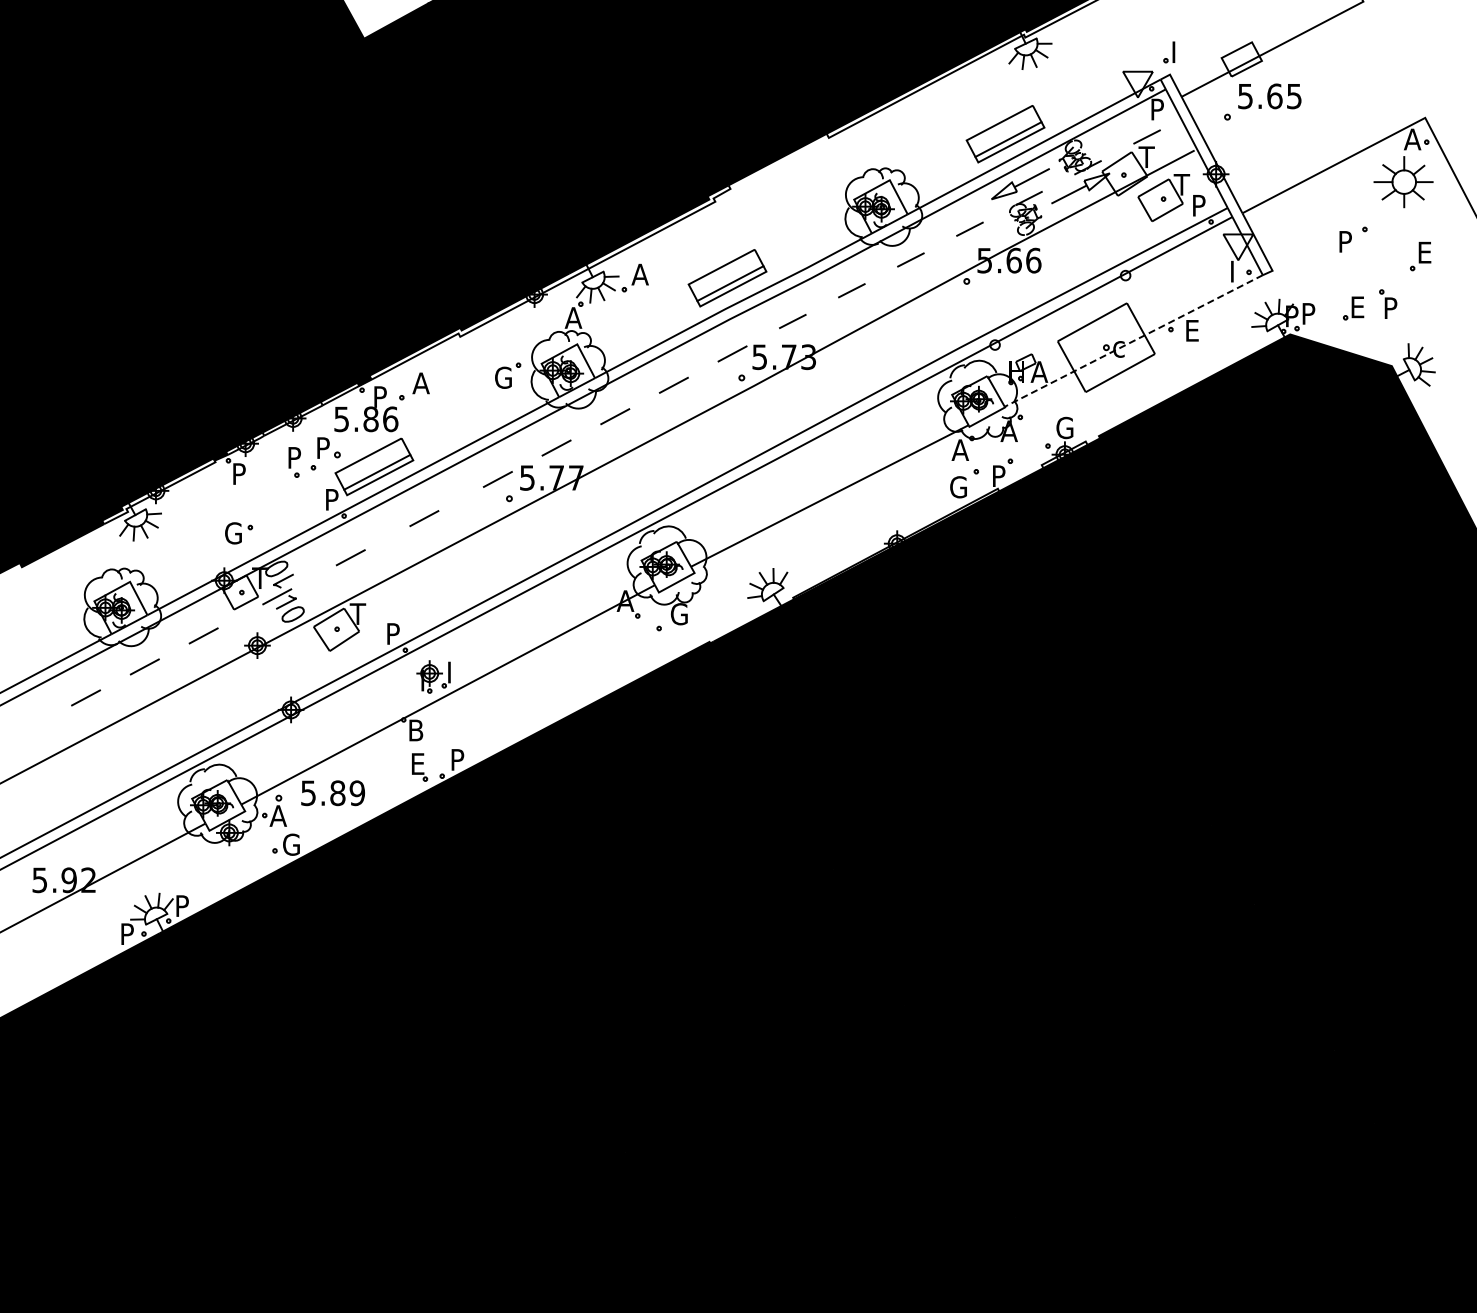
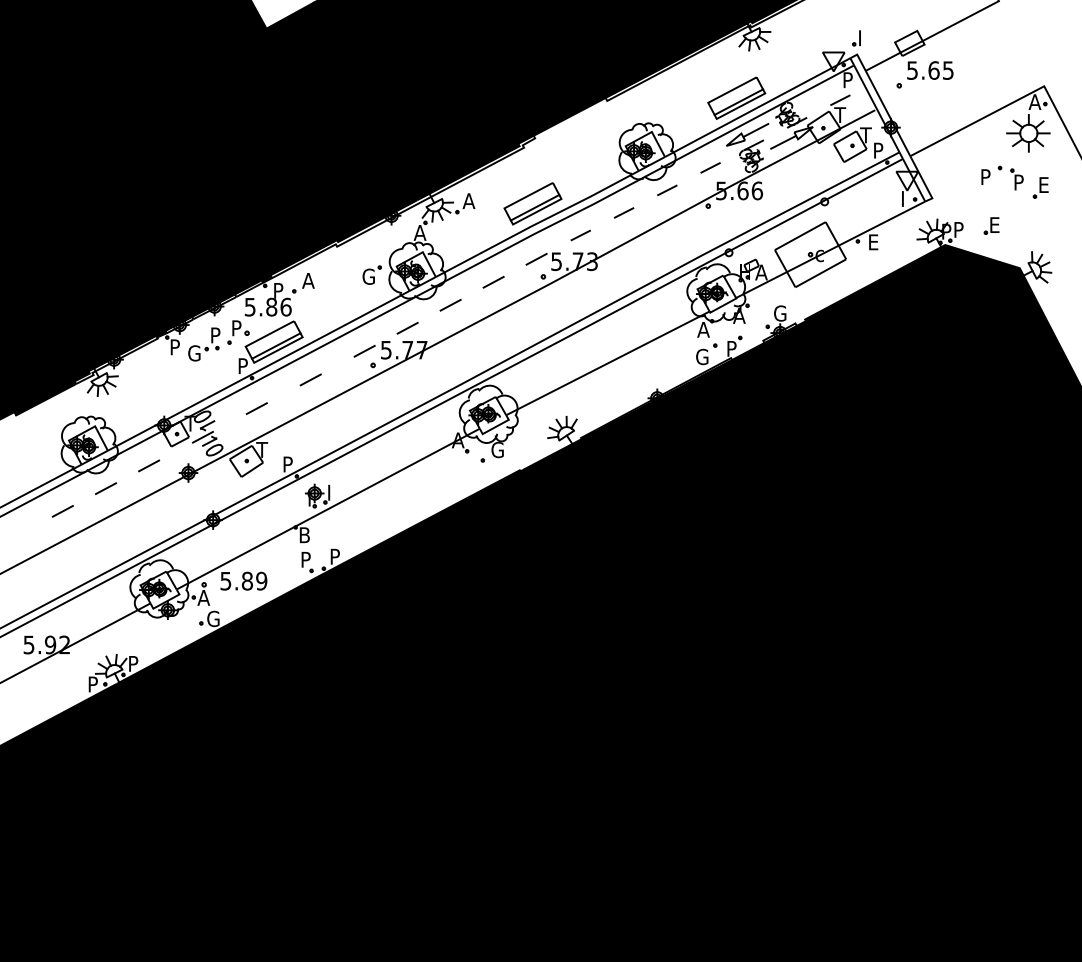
part: (1388, 303) -> (1017, 179), moved
line: (1133, 340) -> (830, 249), dashed -> solid
part: (239, 533) -> (198, 353), moved
text: (419, 763) -> (307, 559), E -> P

